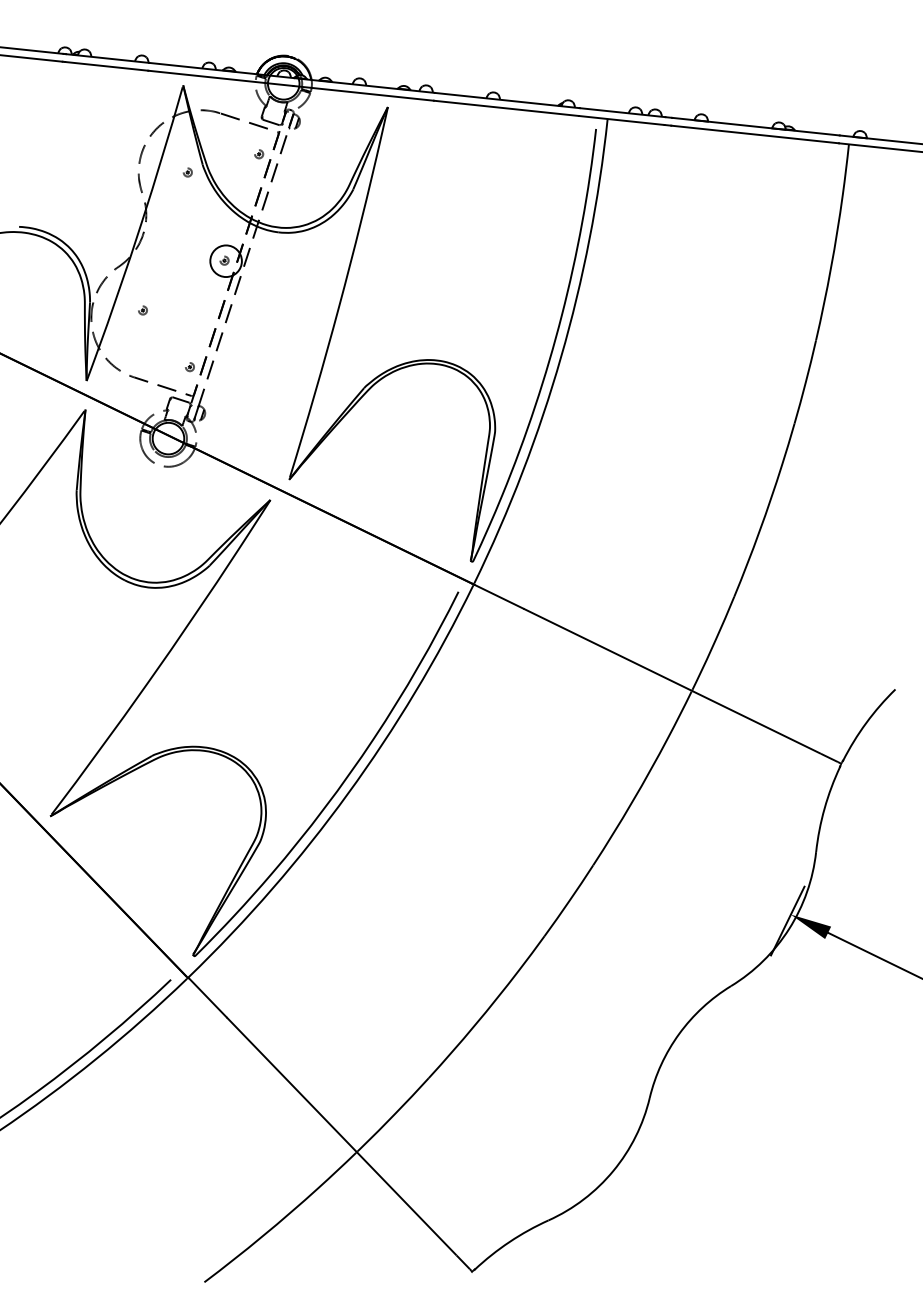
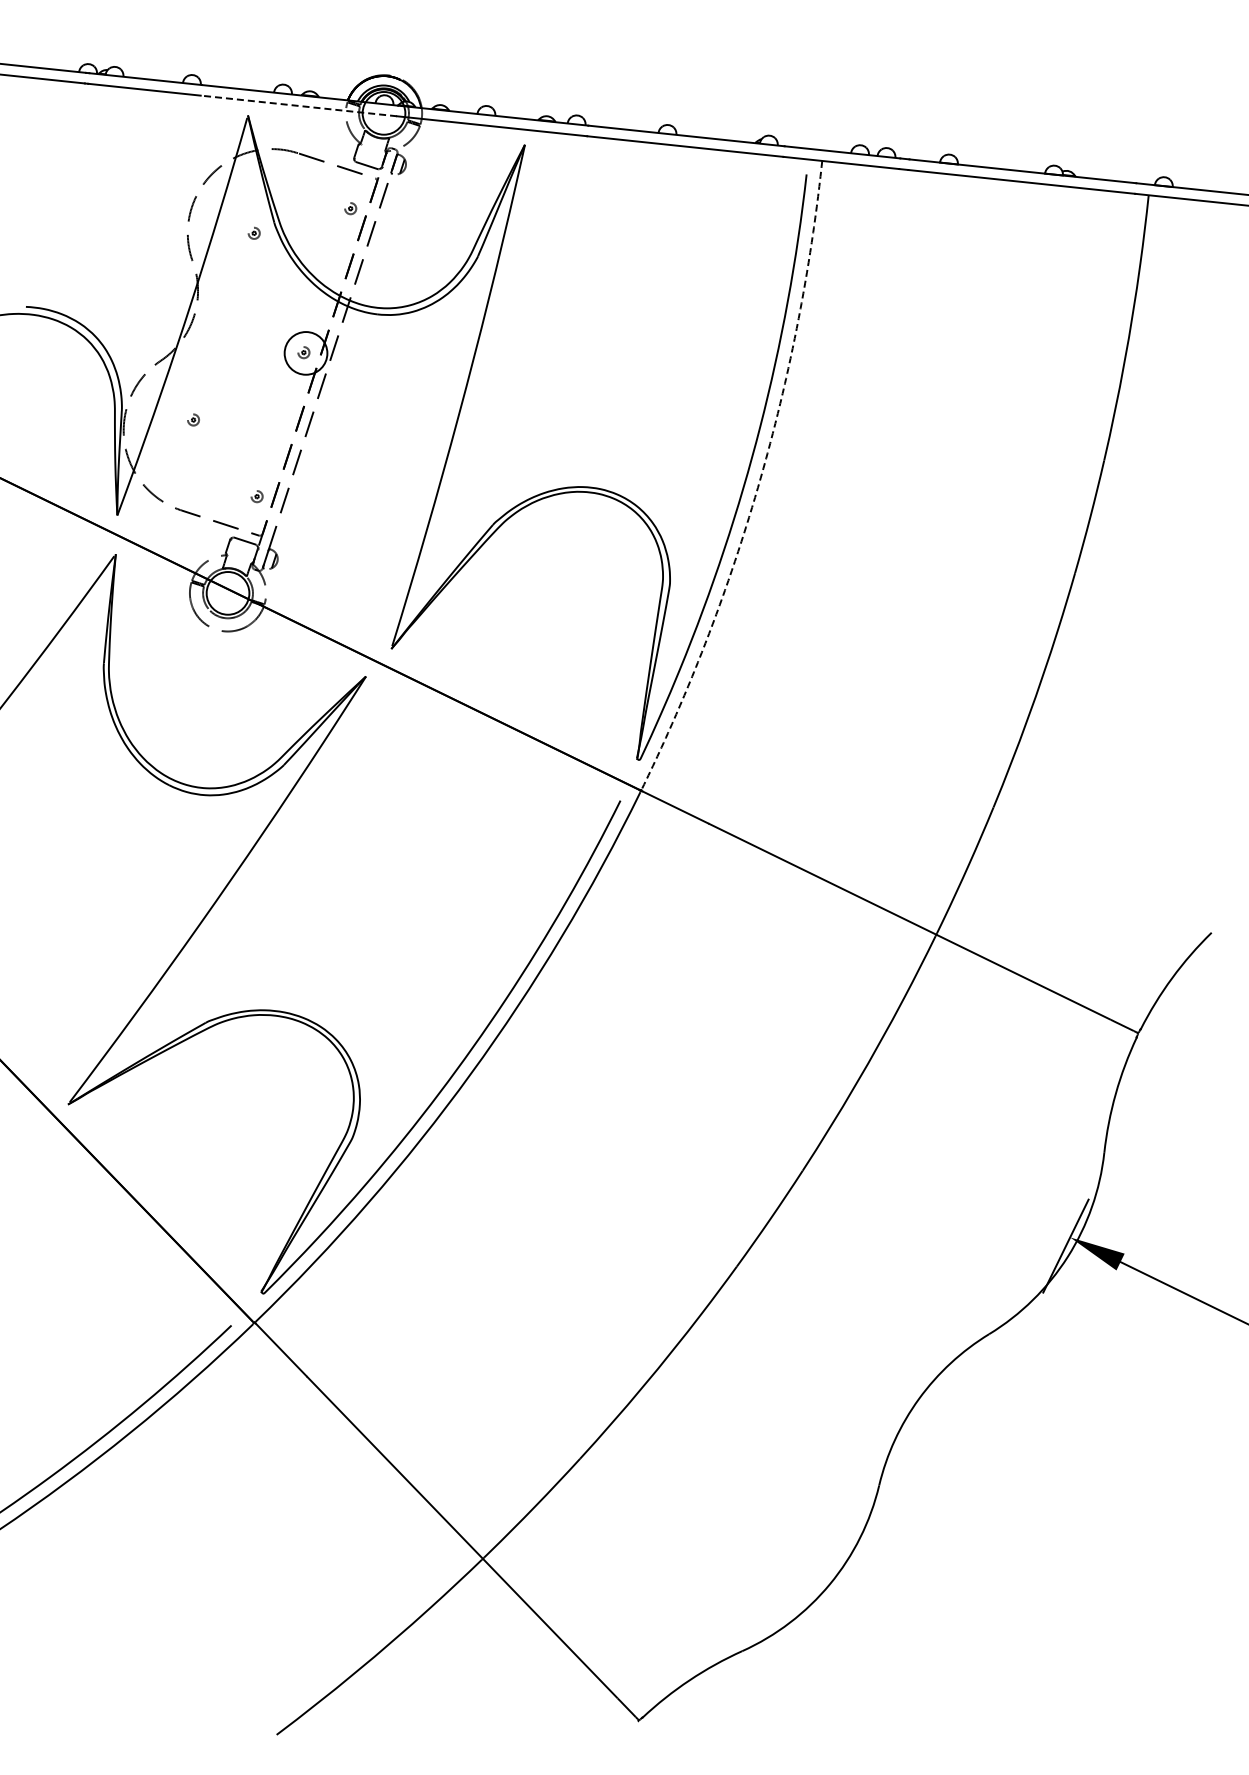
line: (220, 78) -> (298, 105), solid -> dashed
arc: (561, 356) -> (759, 482), solid -> dashed

